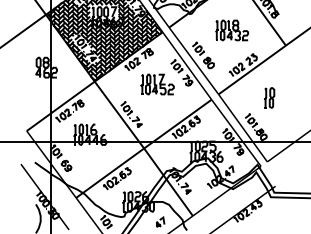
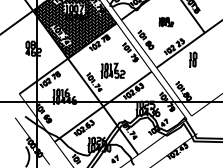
part: (231, 30) -> (165, 22), size x0.6
part: (157, 84) -> (112, 70), moved
part: (269, 97) -> (193, 59), moved

